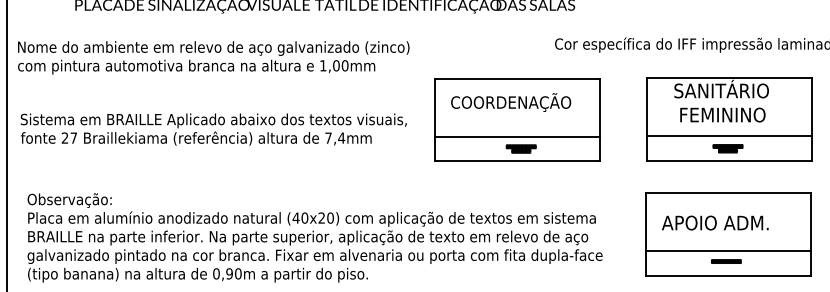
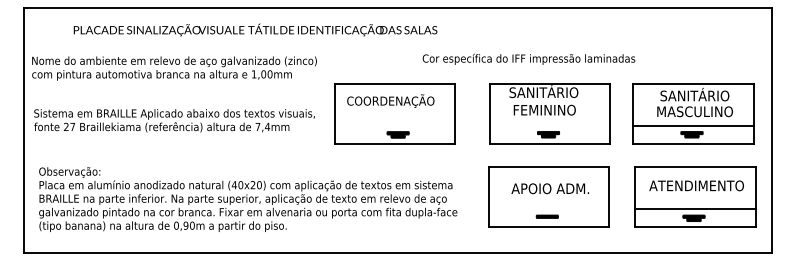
line: (517, 136) -> (395, 125), removed
line: (729, 136) -> (549, 125), removed
text: (714, 222) -> (549, 188), moved
line: (727, 251) -> (548, 209), removed

